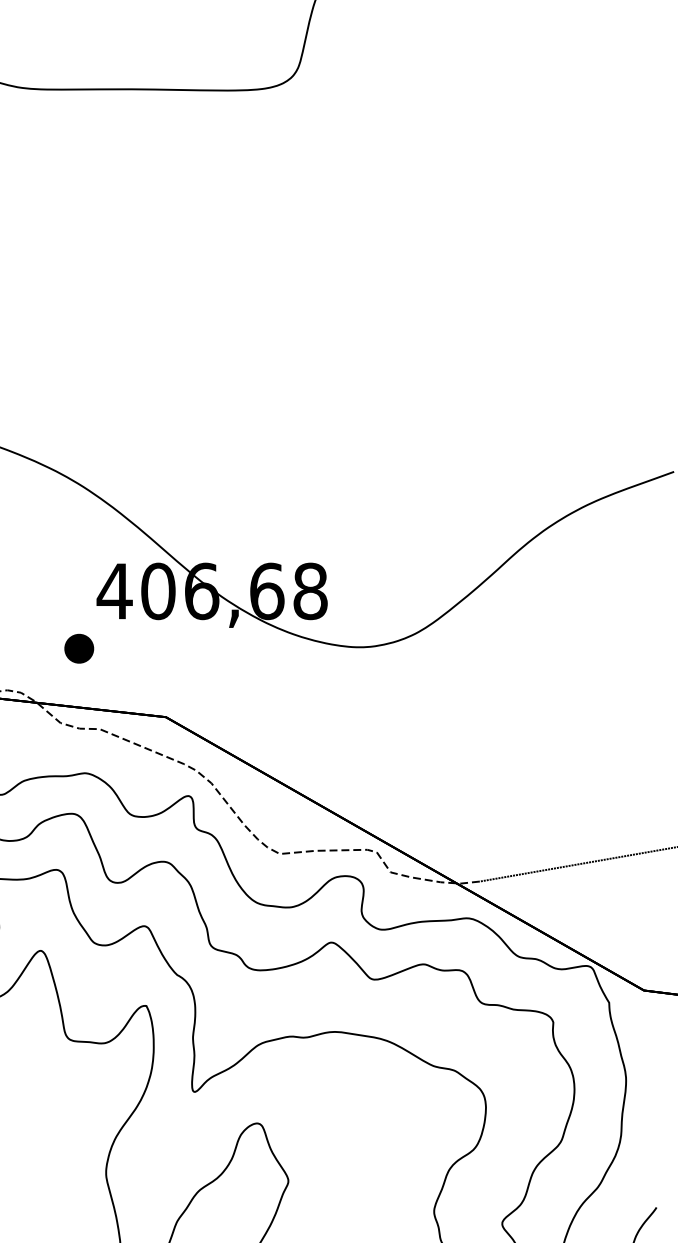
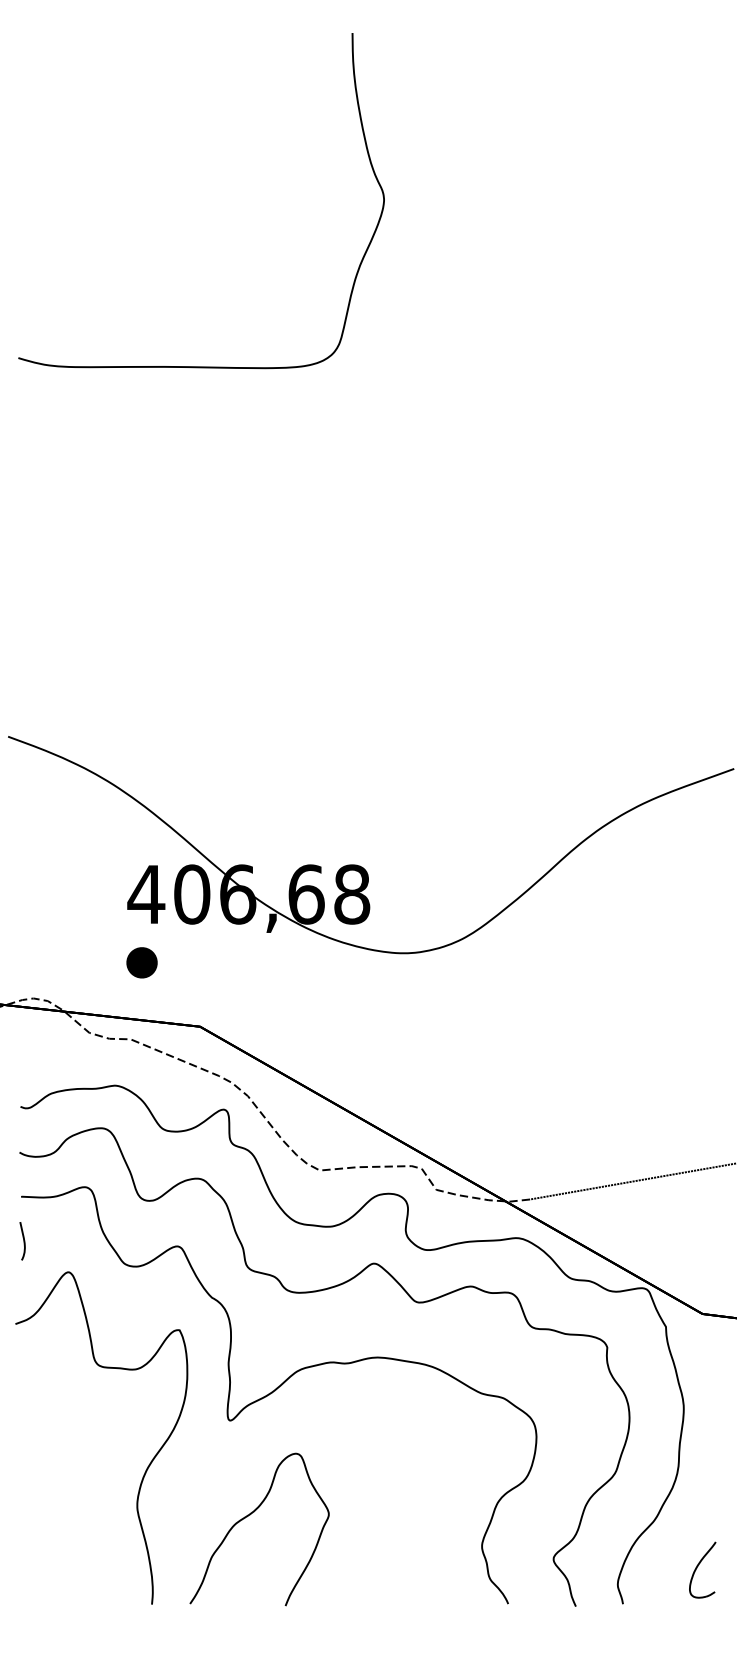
part: (78, 648) -> (141, 962), moved

